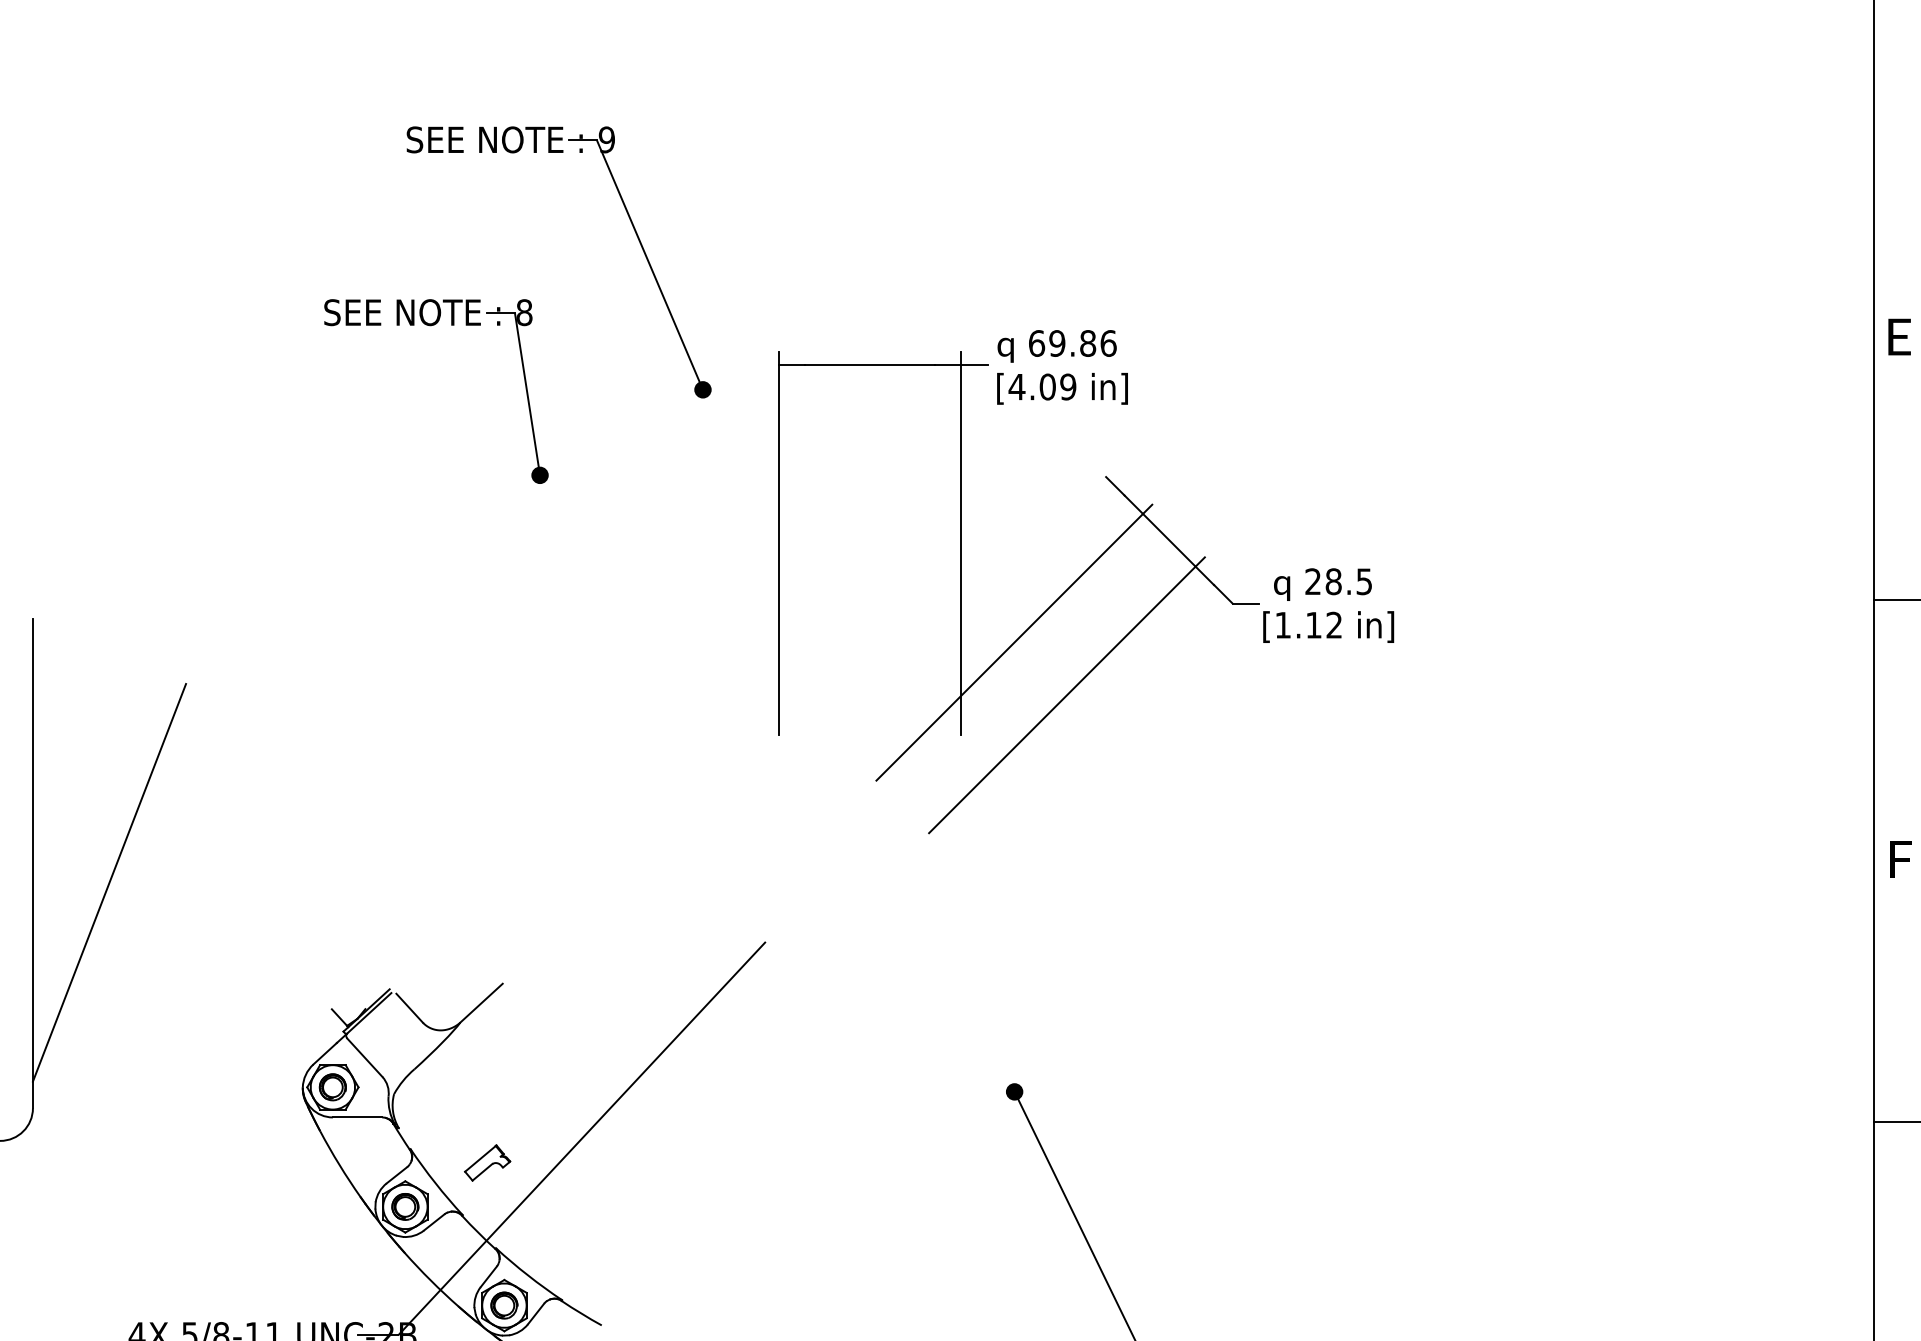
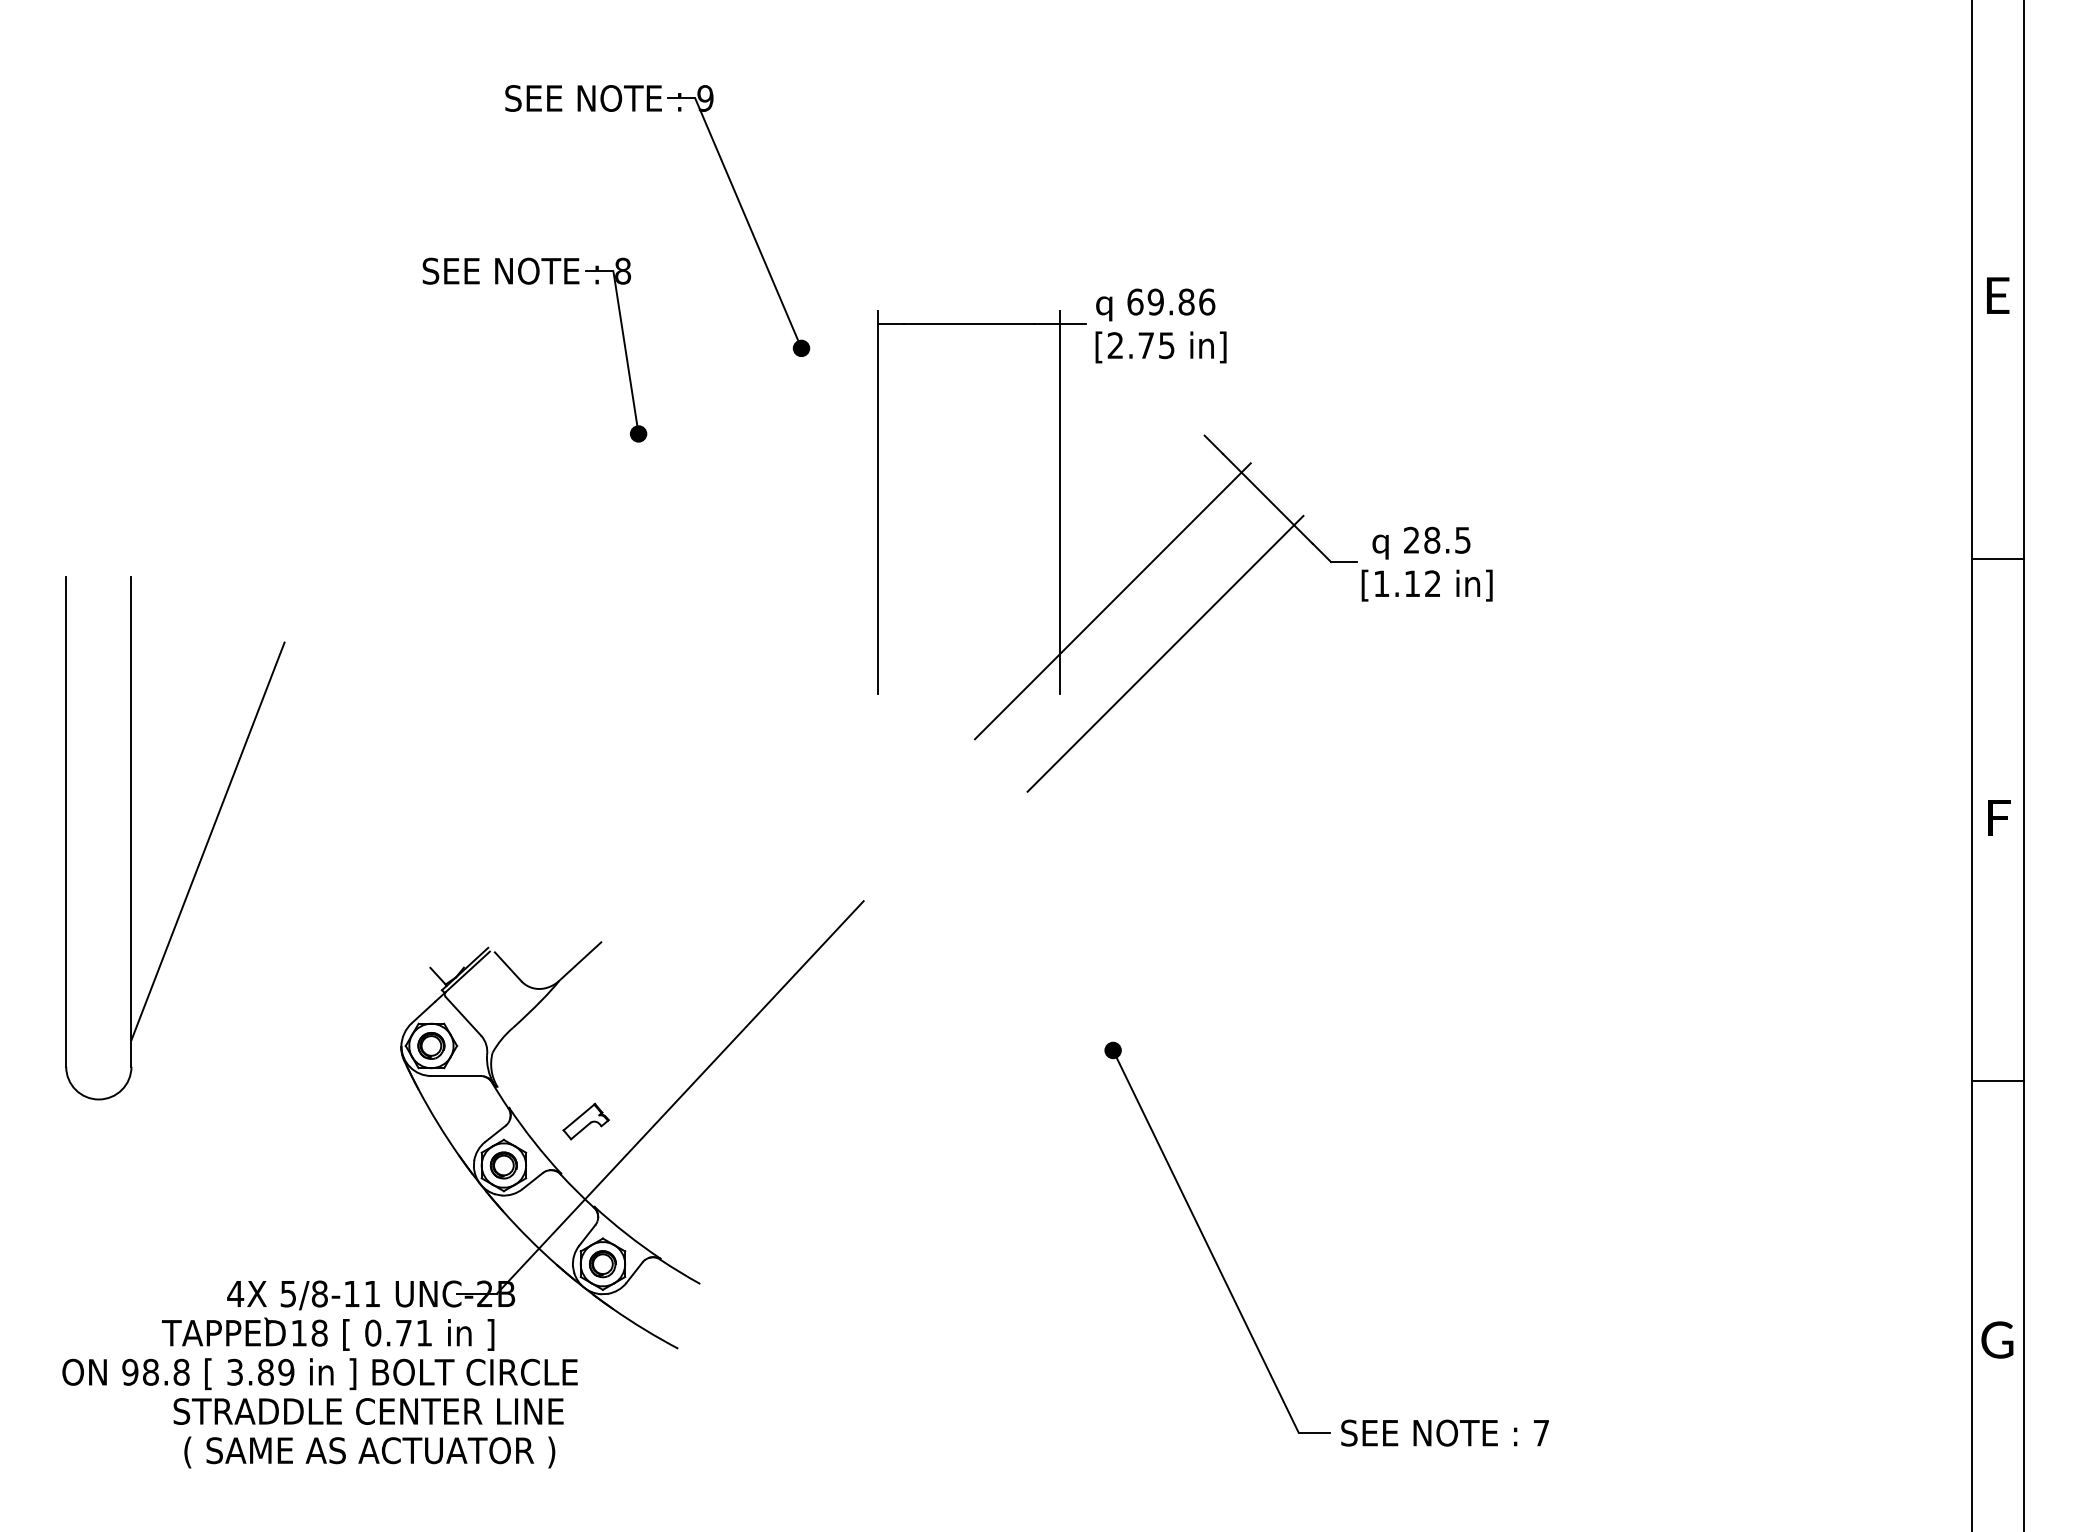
text: (1041, 386) -> (1140, 345), [4.09 -> [2.75

